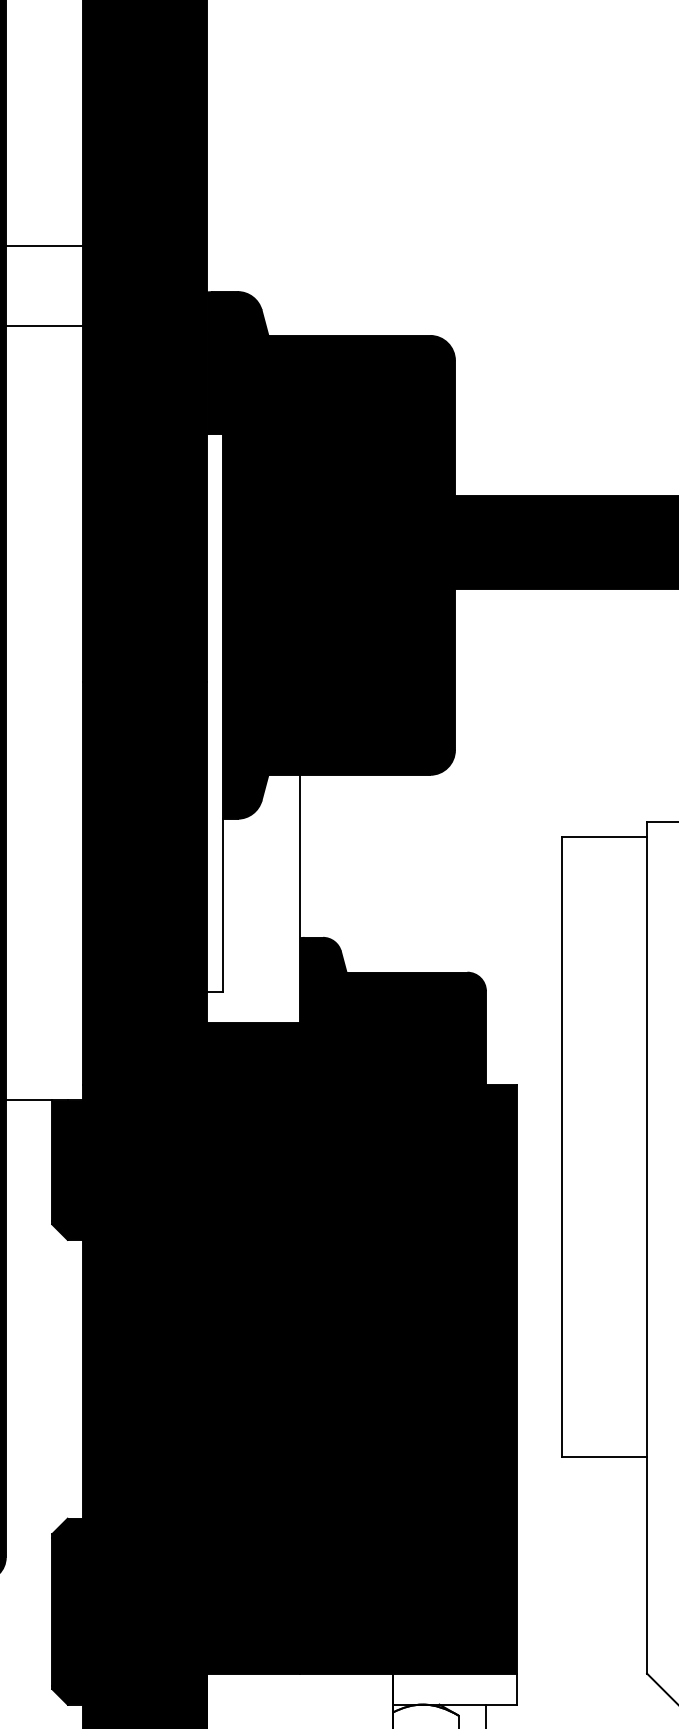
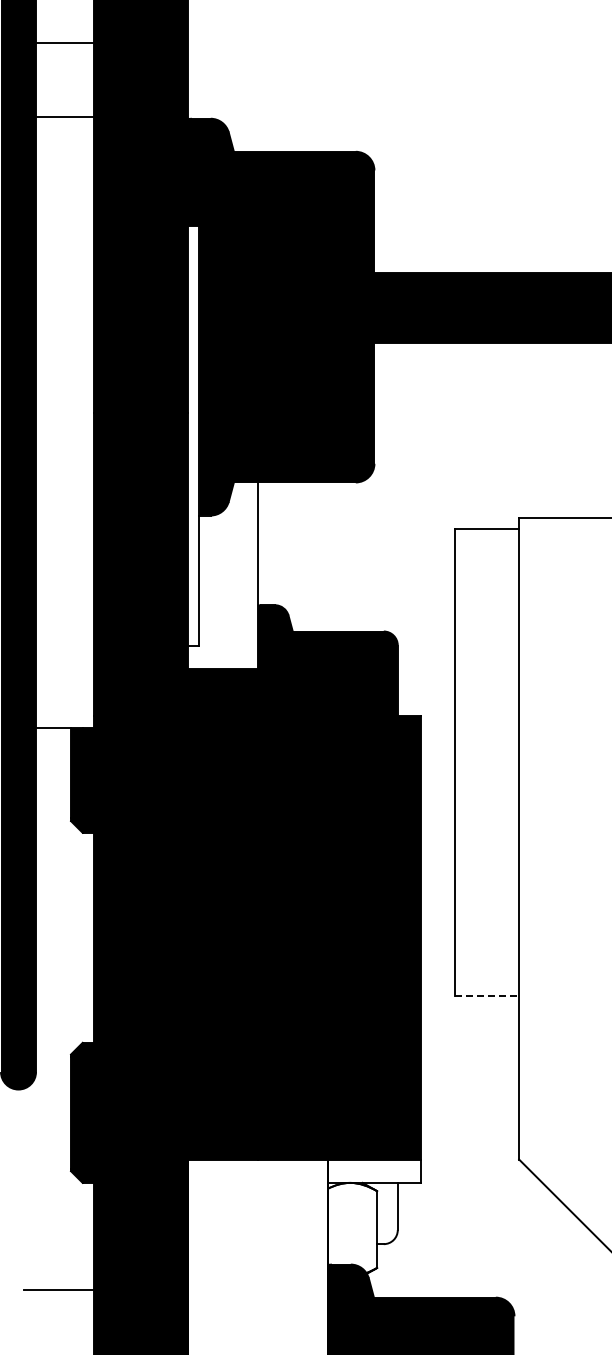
line: (44, 245) -> (65, 42), moved
line: (44, 326) -> (65, 117), moved
line: (605, 1457) -> (487, 996), solid -> dashed

